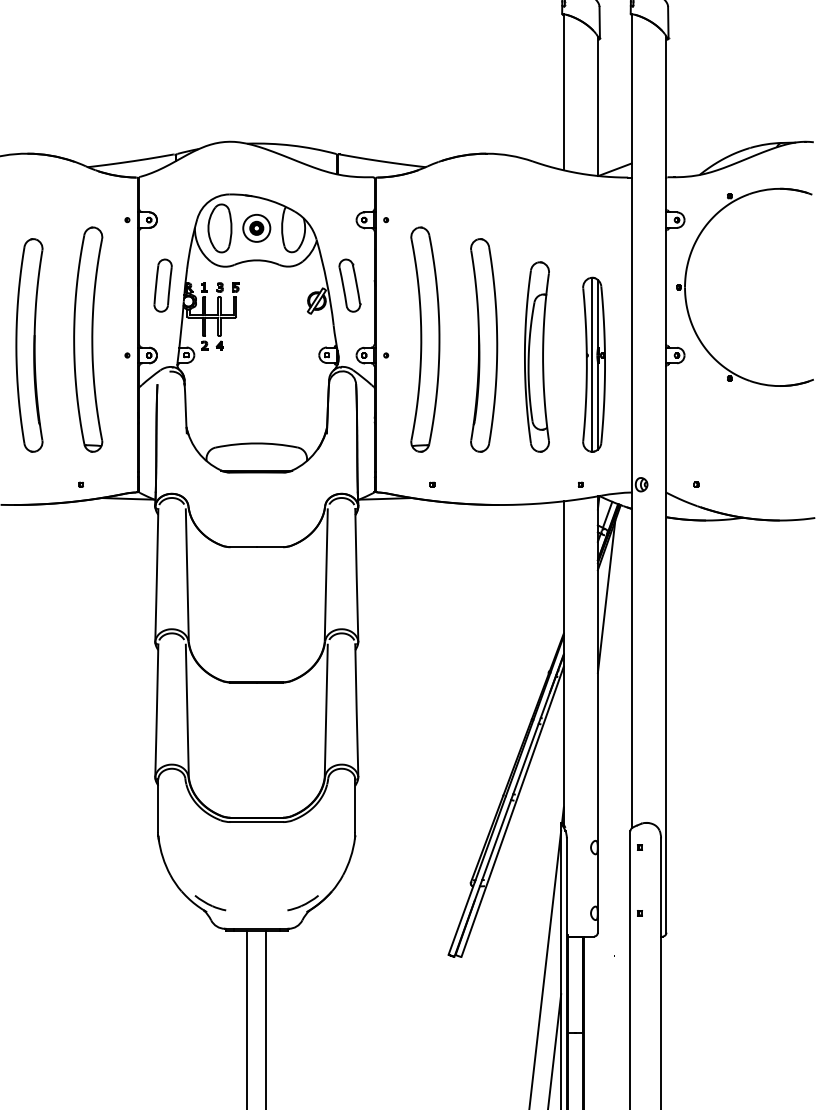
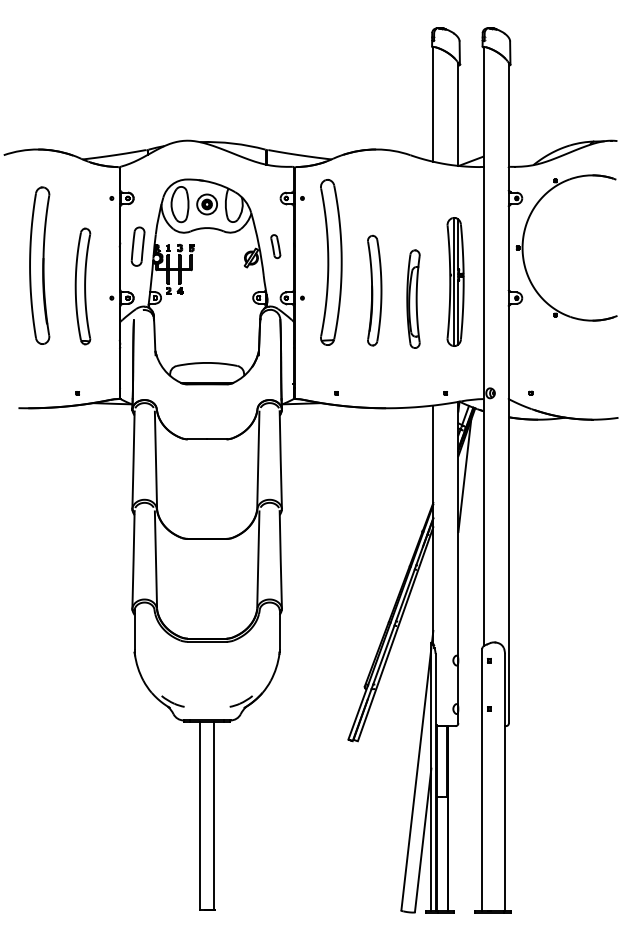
part: (349, 285) -> (275, 246), size x0.6
part: (87, 339) -> (82, 286), size x0.7
part: (425, 339) -> (331, 262), moved
part: (29, 345) -> (39, 265), moved
part: (483, 345) -> (374, 290), size x0.7
part: (536, 355) -> (413, 298), size x0.7
part: (593, 364) -> (455, 281), moved

